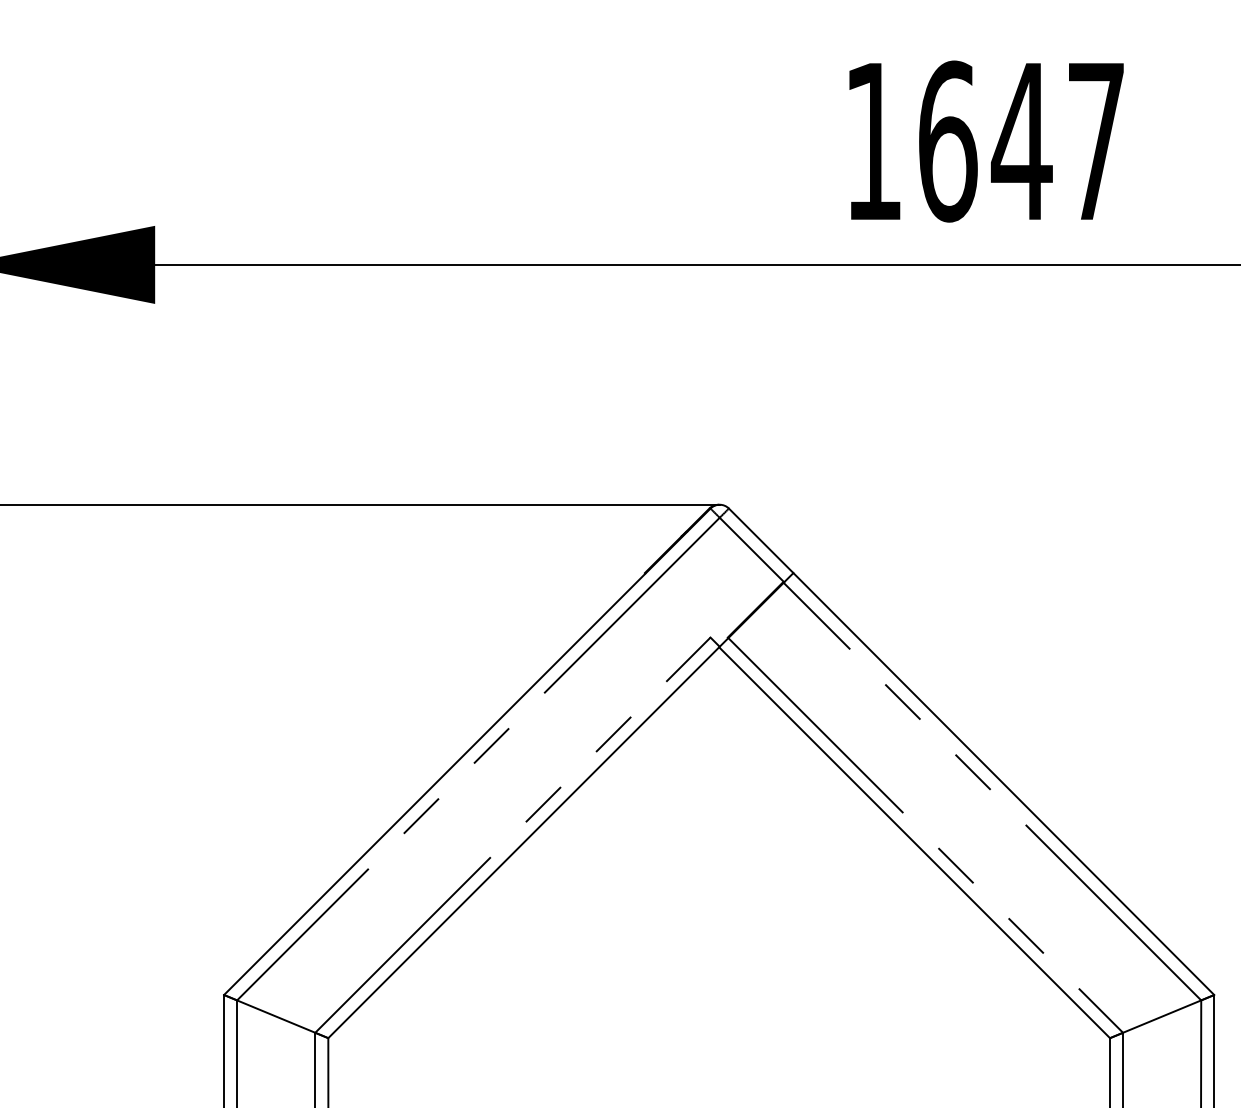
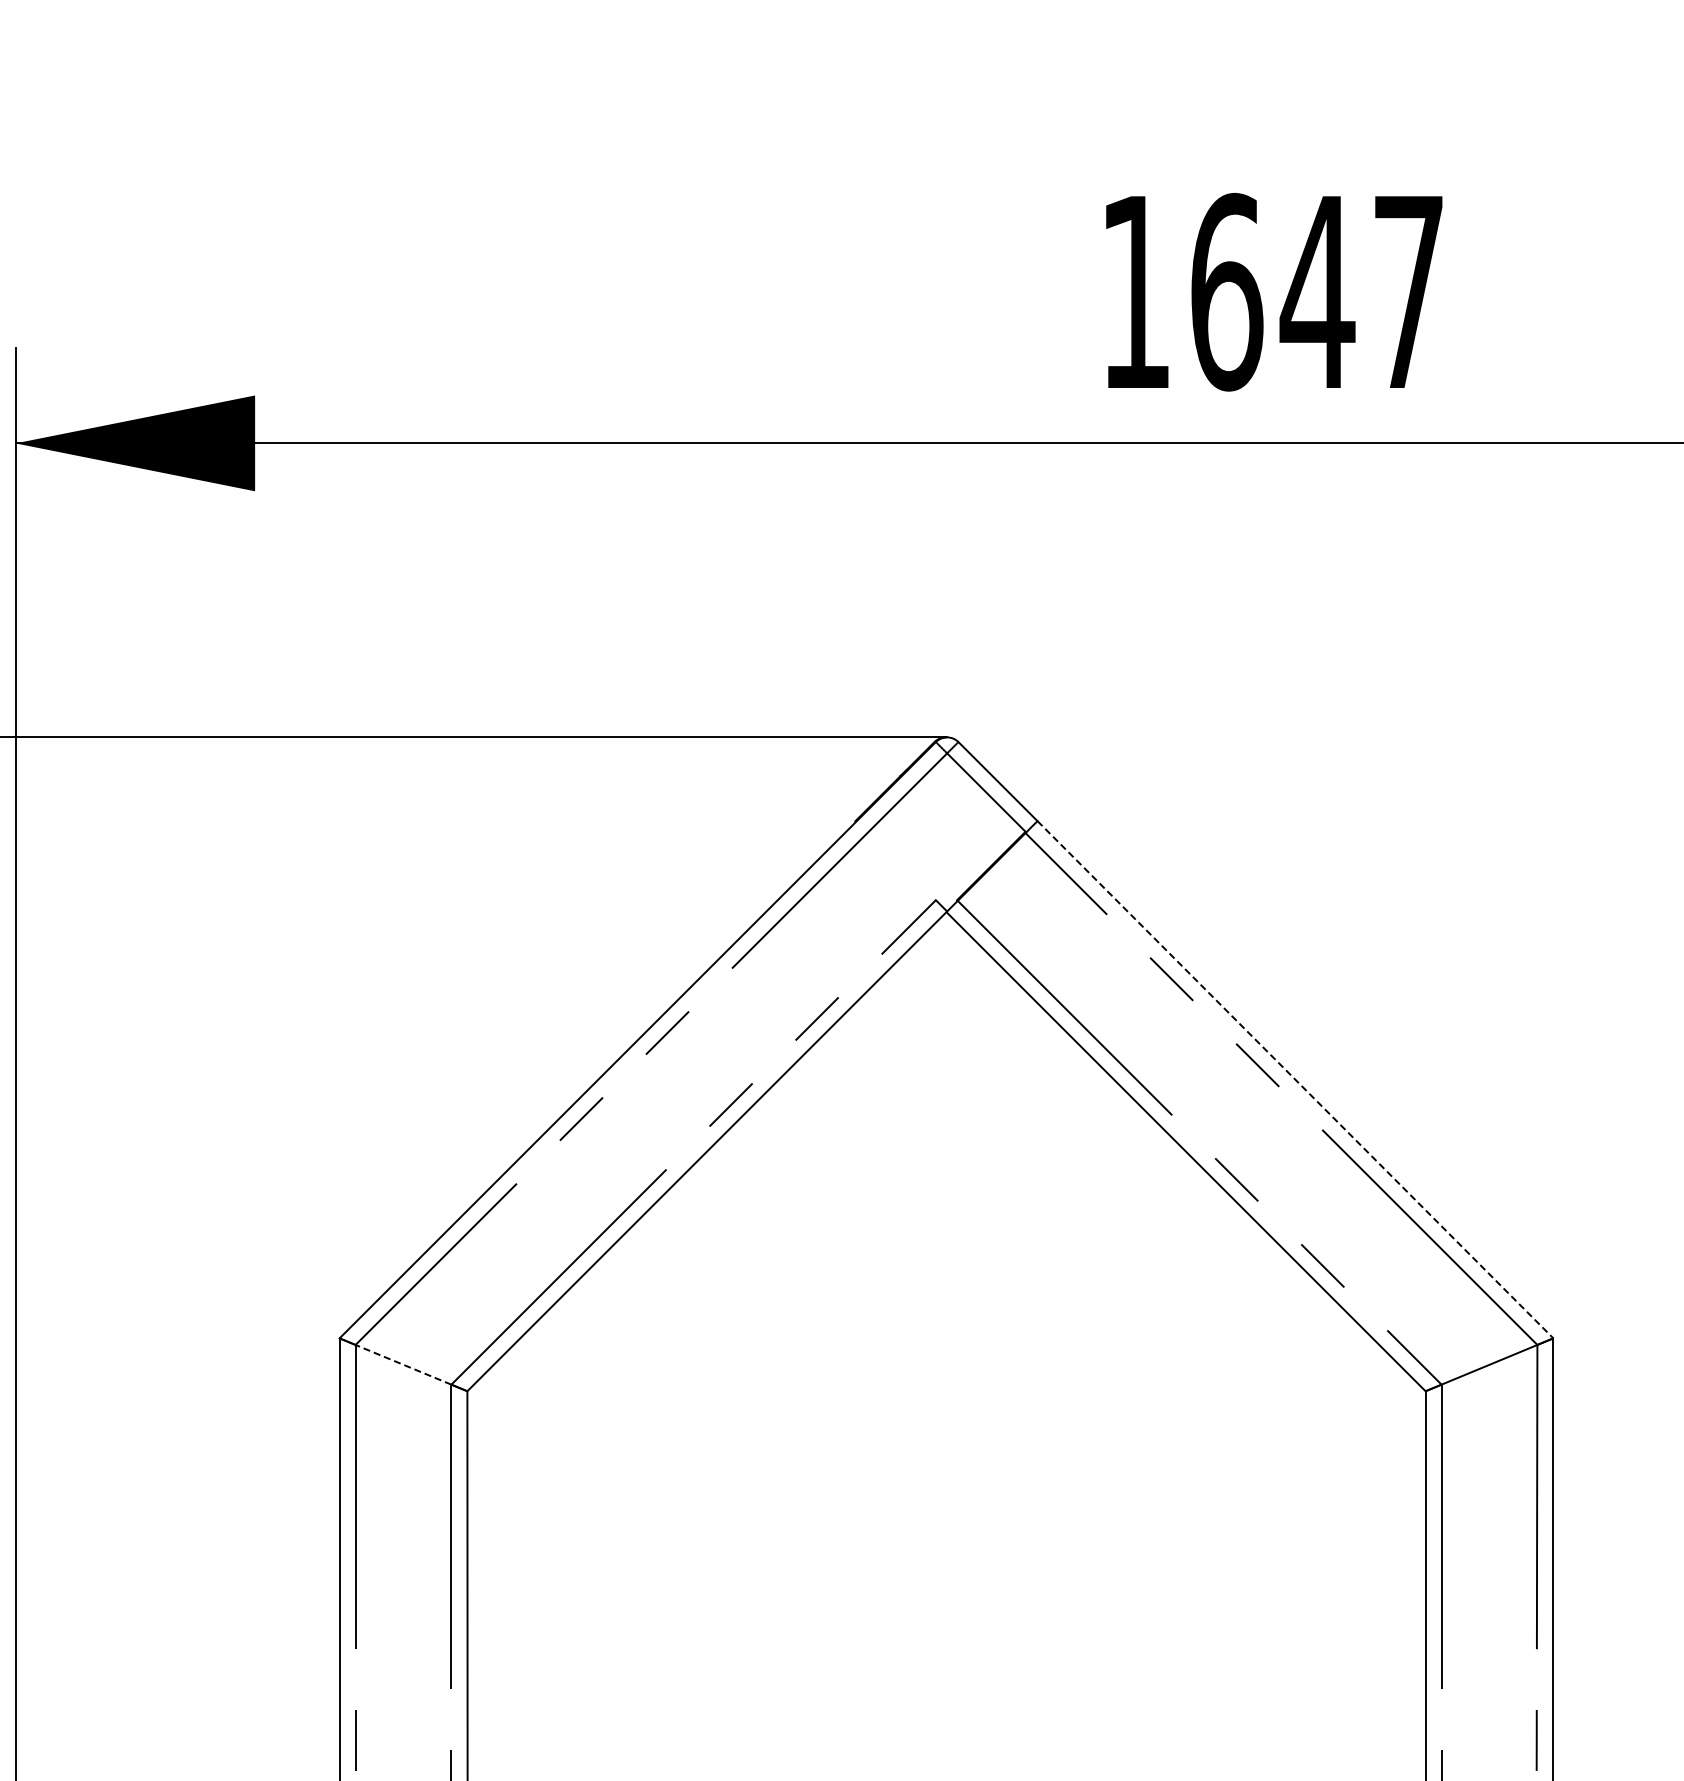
line: (1003, 784) -> (1295, 1080), solid -> dashed
line: (276, 1016) -> (403, 1364), solid -> dashed

